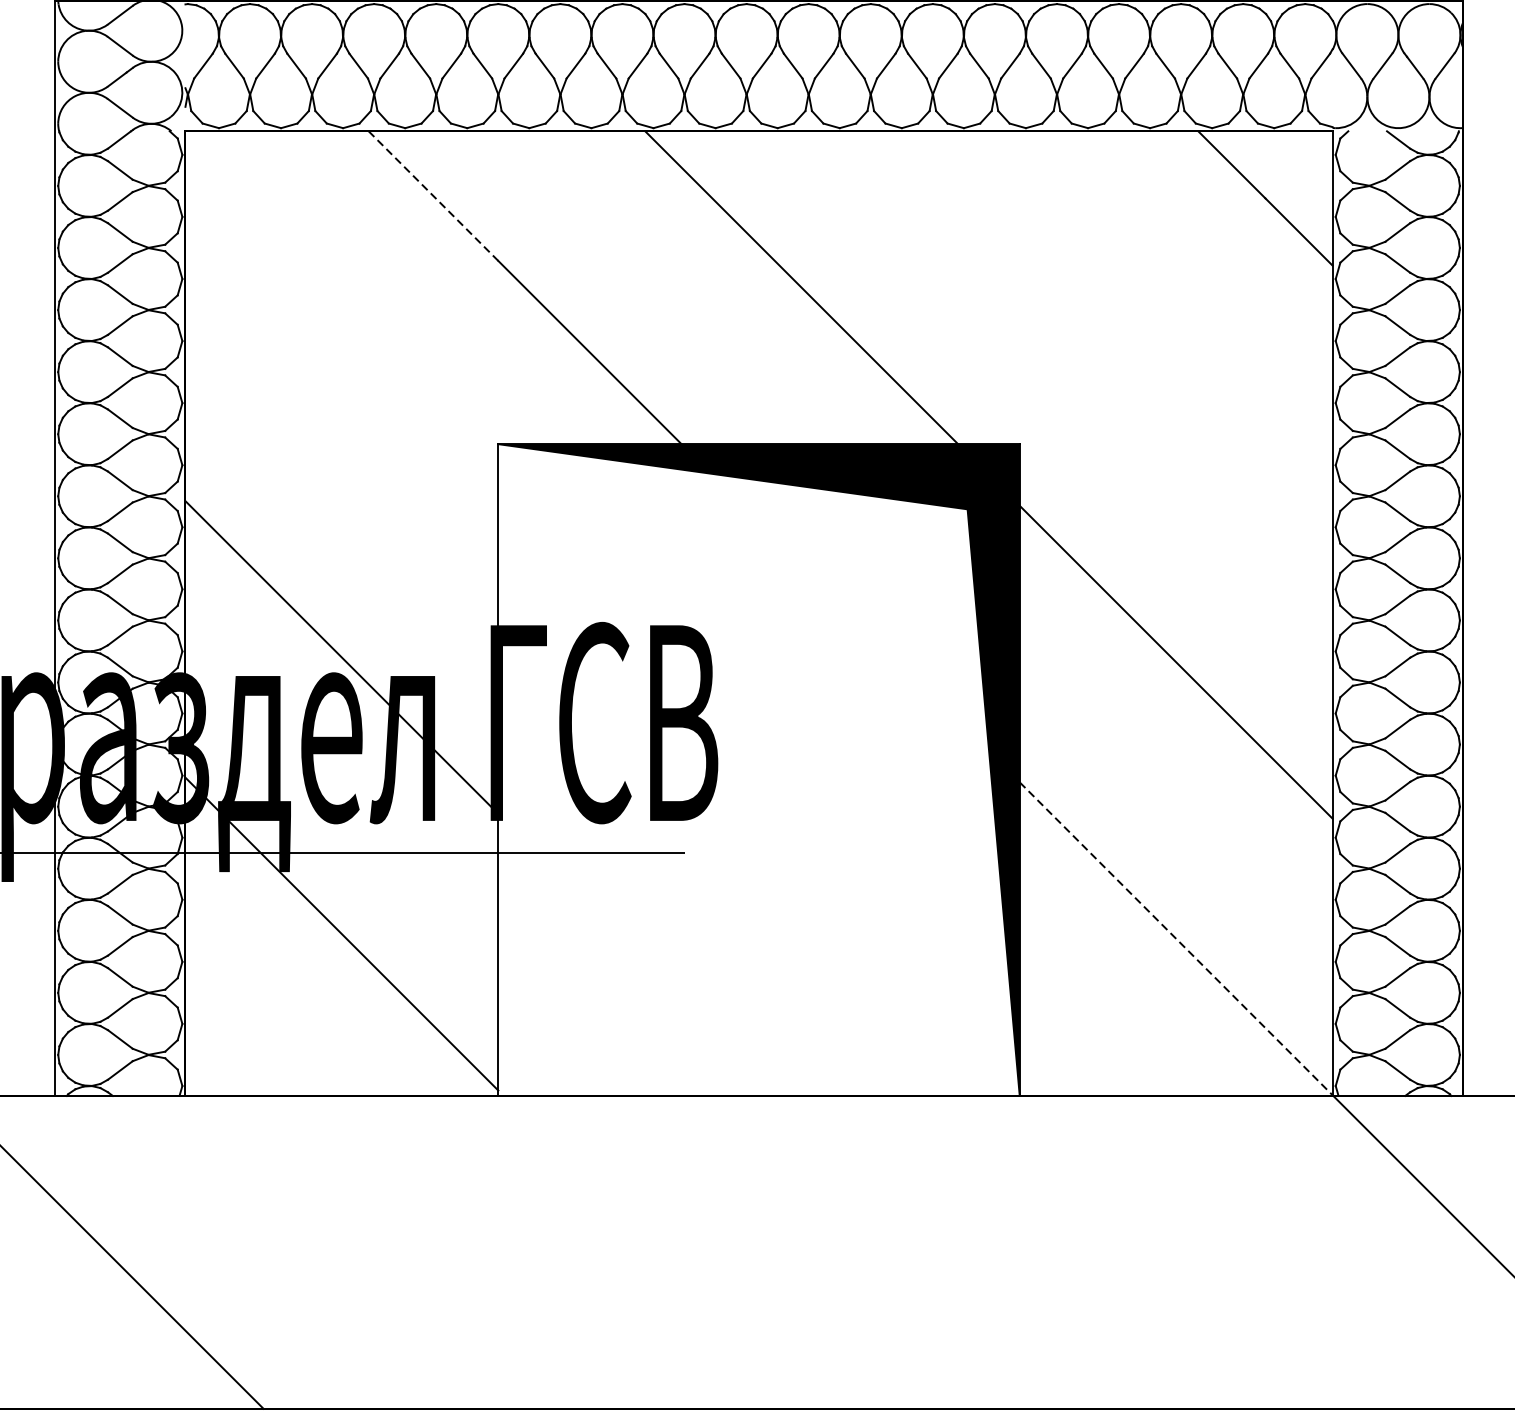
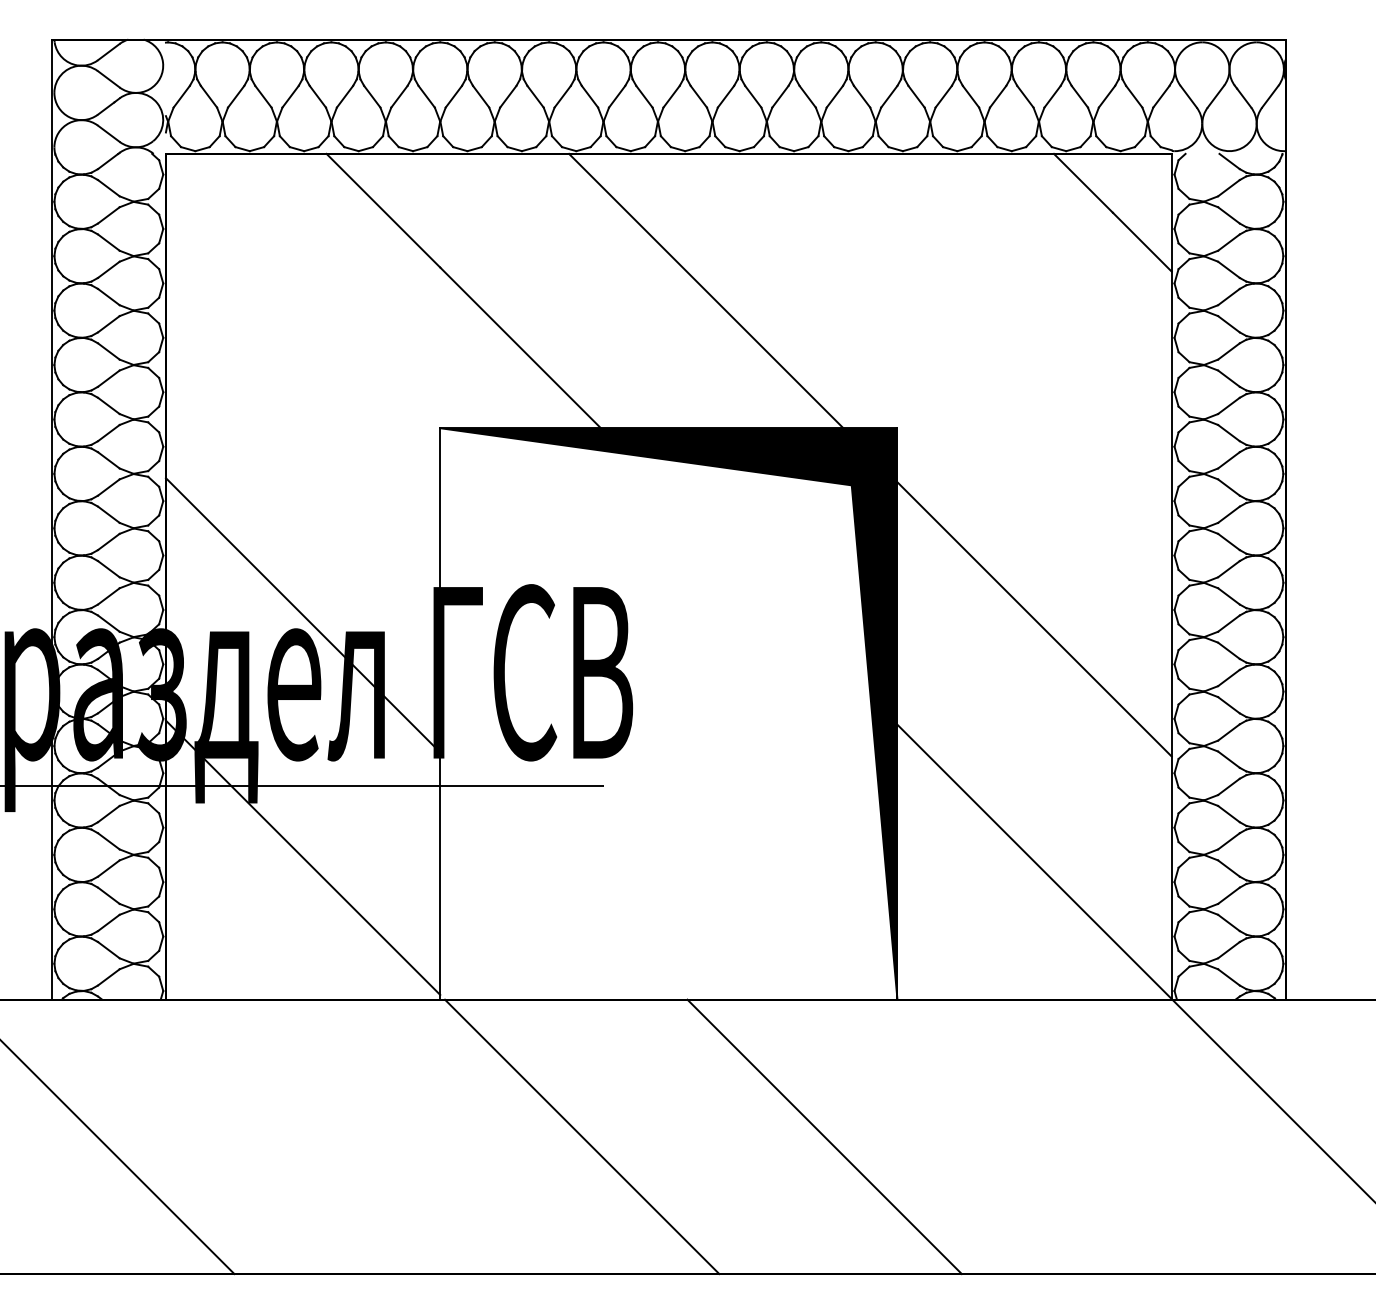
line: (433, 196) -> (383, 211), dashed -> solid
line: (1176, 938) -> (1034, 861), dashed -> solid
line: (660, 1251) -> (582, 1136), added
line: (936, 1251) -> (824, 1136), added

